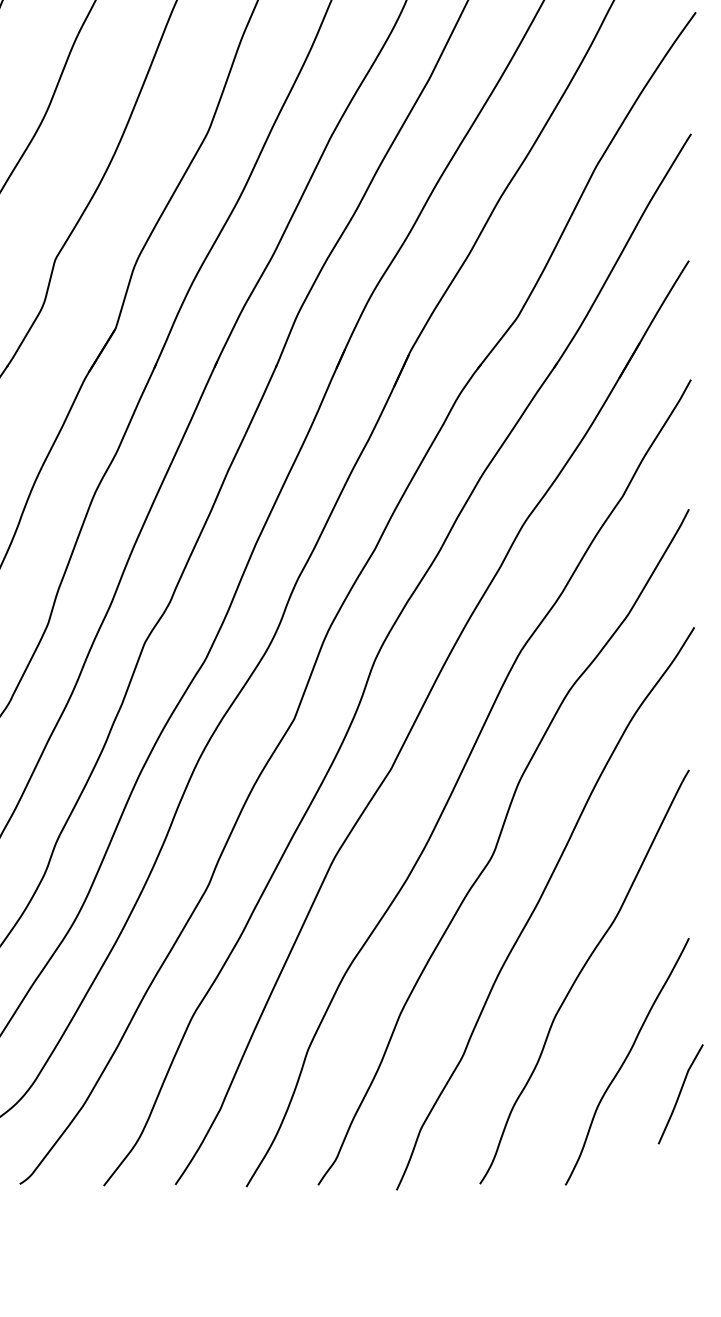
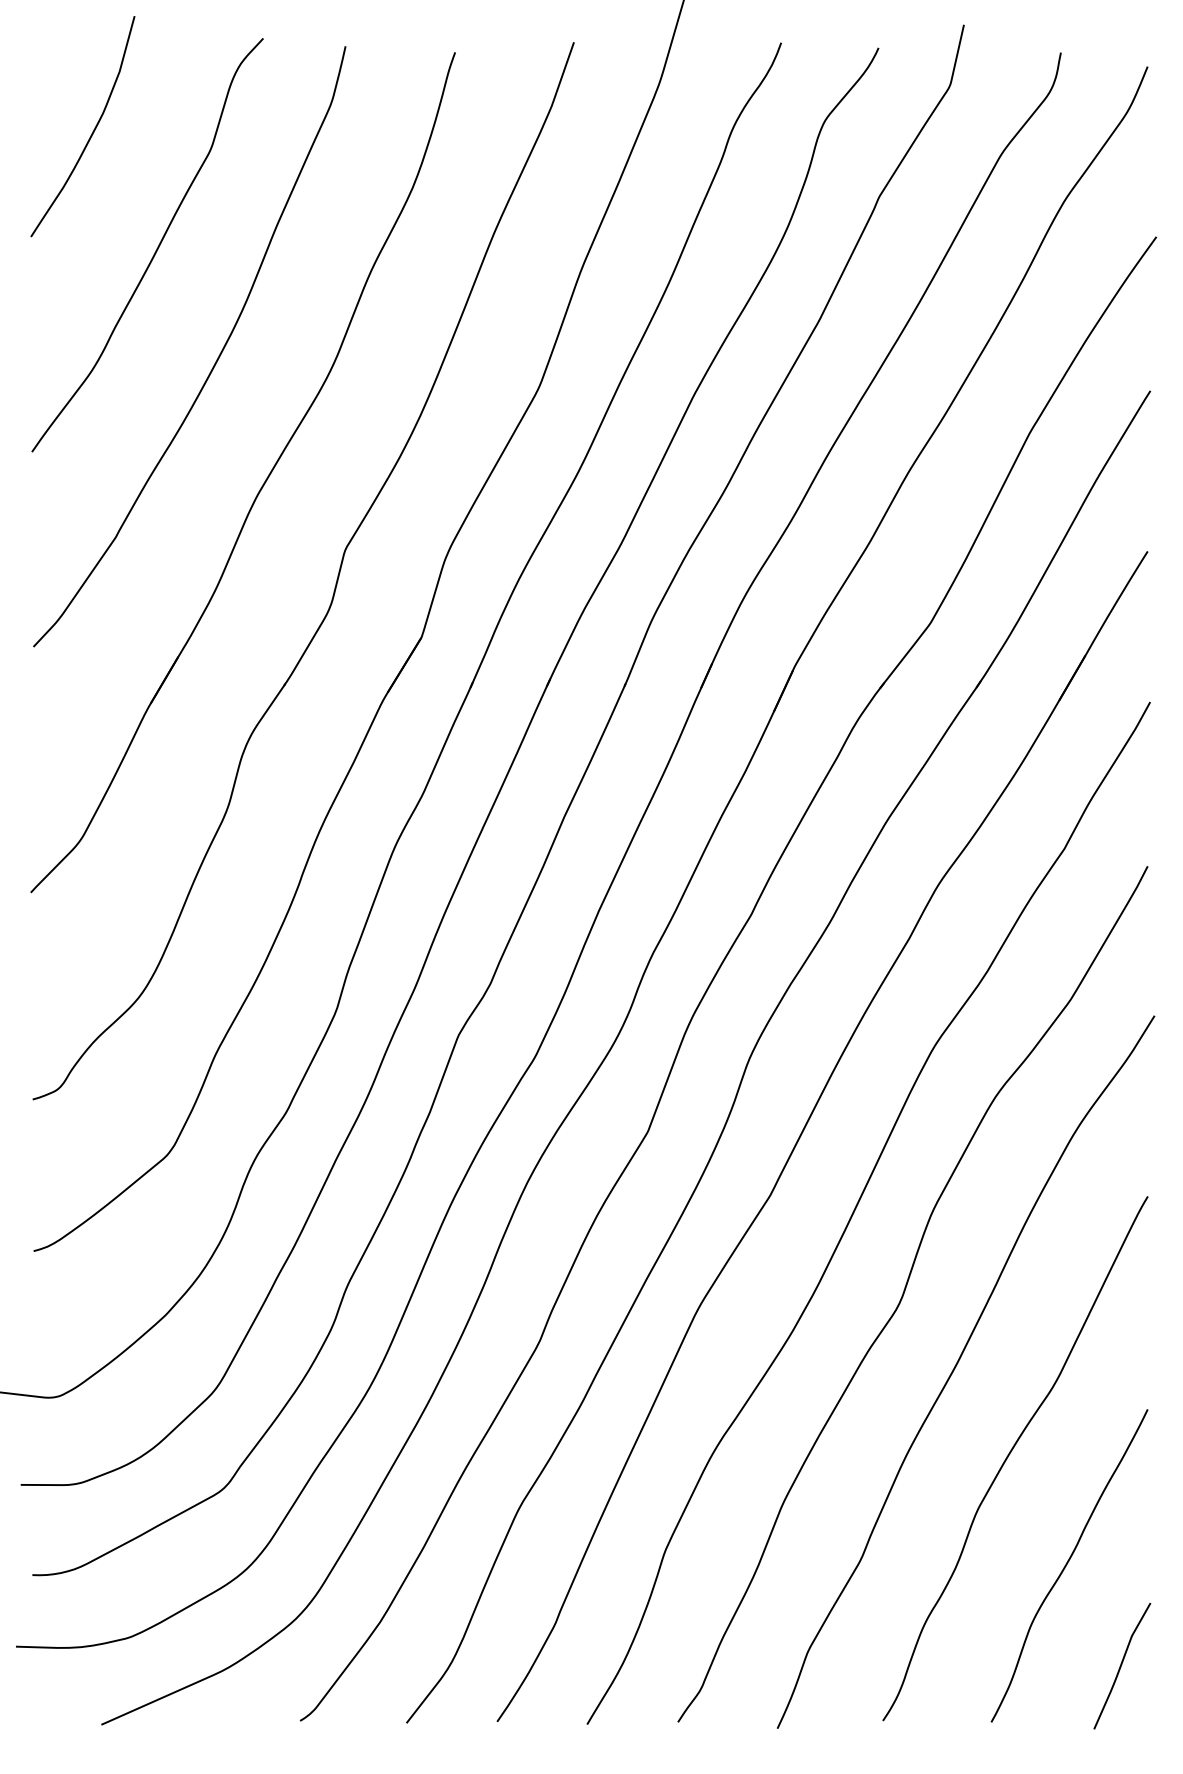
curve: (680, 1093) -> (1122, 1664), moved

